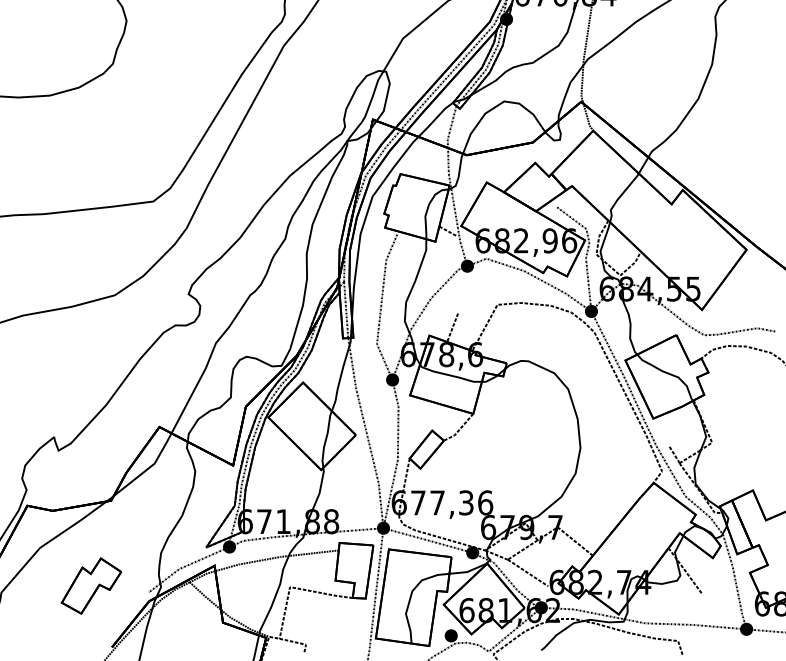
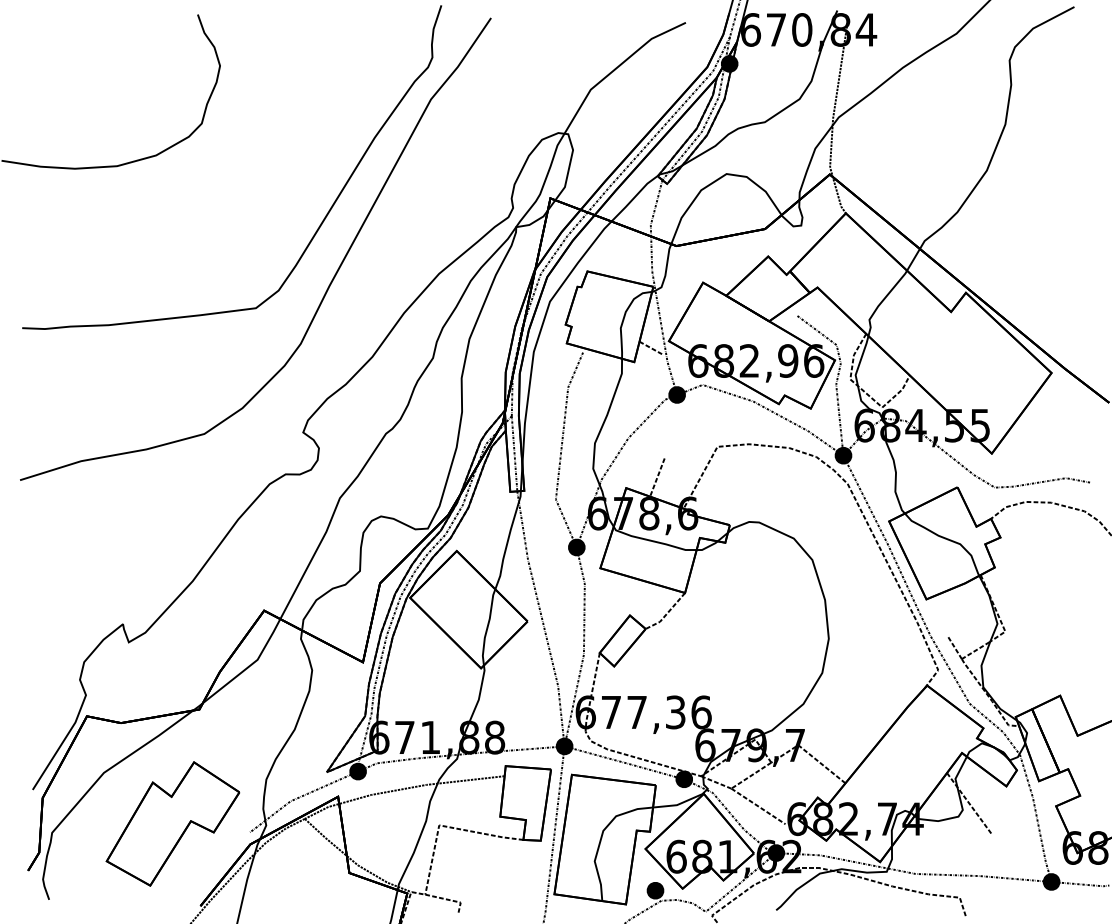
part: (91, 585) -> (172, 823), size x1.67

